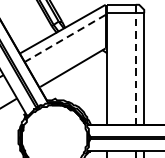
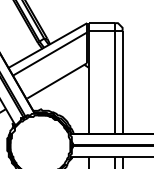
line: (65, 37) -> (50, 53), dashed -> solid
line: (135, 69) -> (114, 82), dashed -> solid

